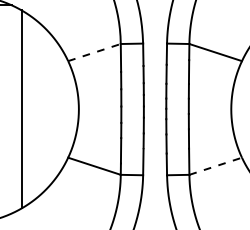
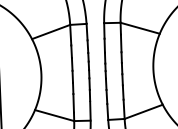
line: (94, 52) -> (51, 31), dashed -> solid
line: (215, 166) -> (143, 112), dashed -> solid

